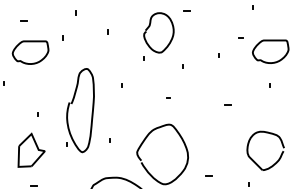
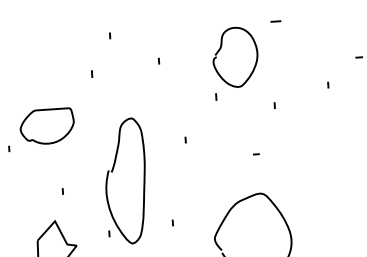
line: (23, 20) -> (31, 52), removed
part: (30, 52) -> (47, 126), moved
line: (227, 104) -> (345, 157), removed

